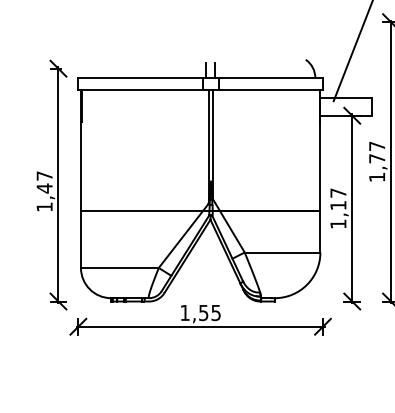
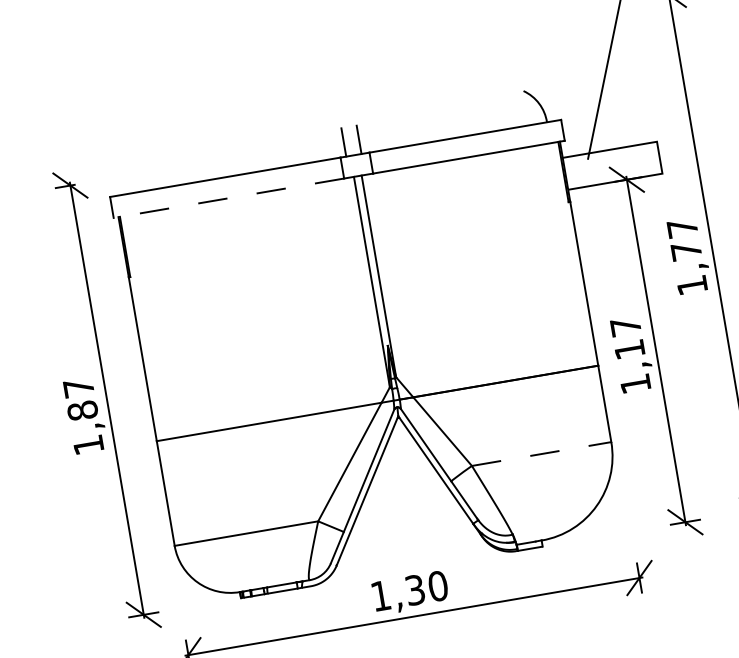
line: (140, 89) -> (228, 198), solid -> dashed
text: (44, 188) -> (82, 410), 1,47 -> 1,87
line: (282, 252) -> (541, 453), solid -> dashed
text: (210, 312) -> (427, 587), 1,55 -> 1,30

